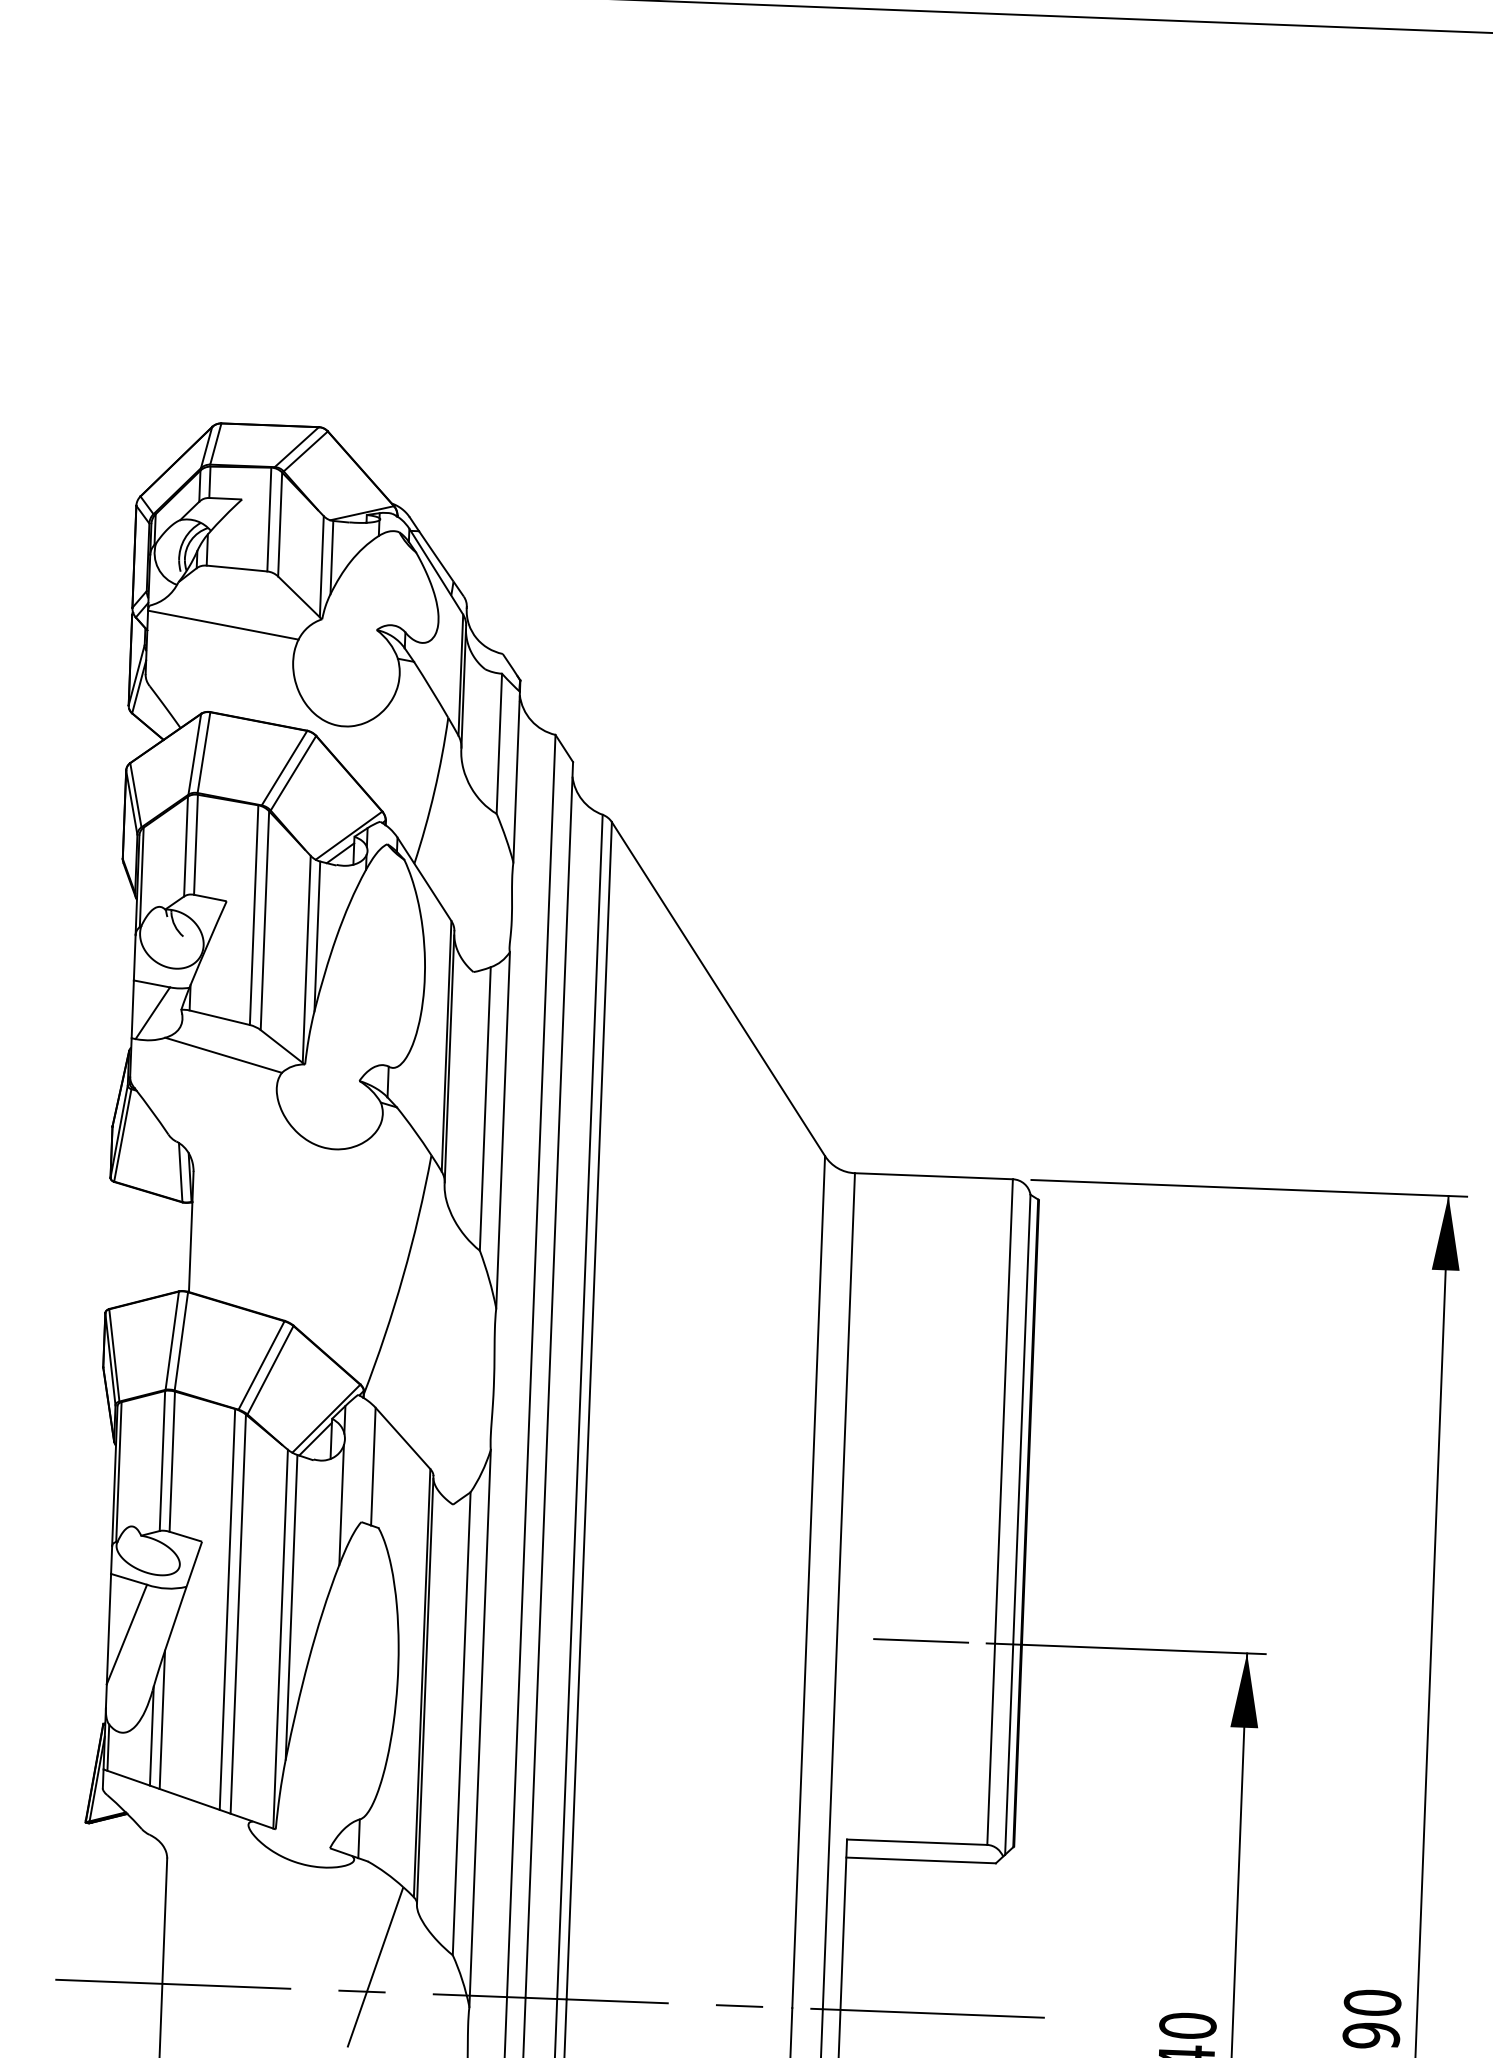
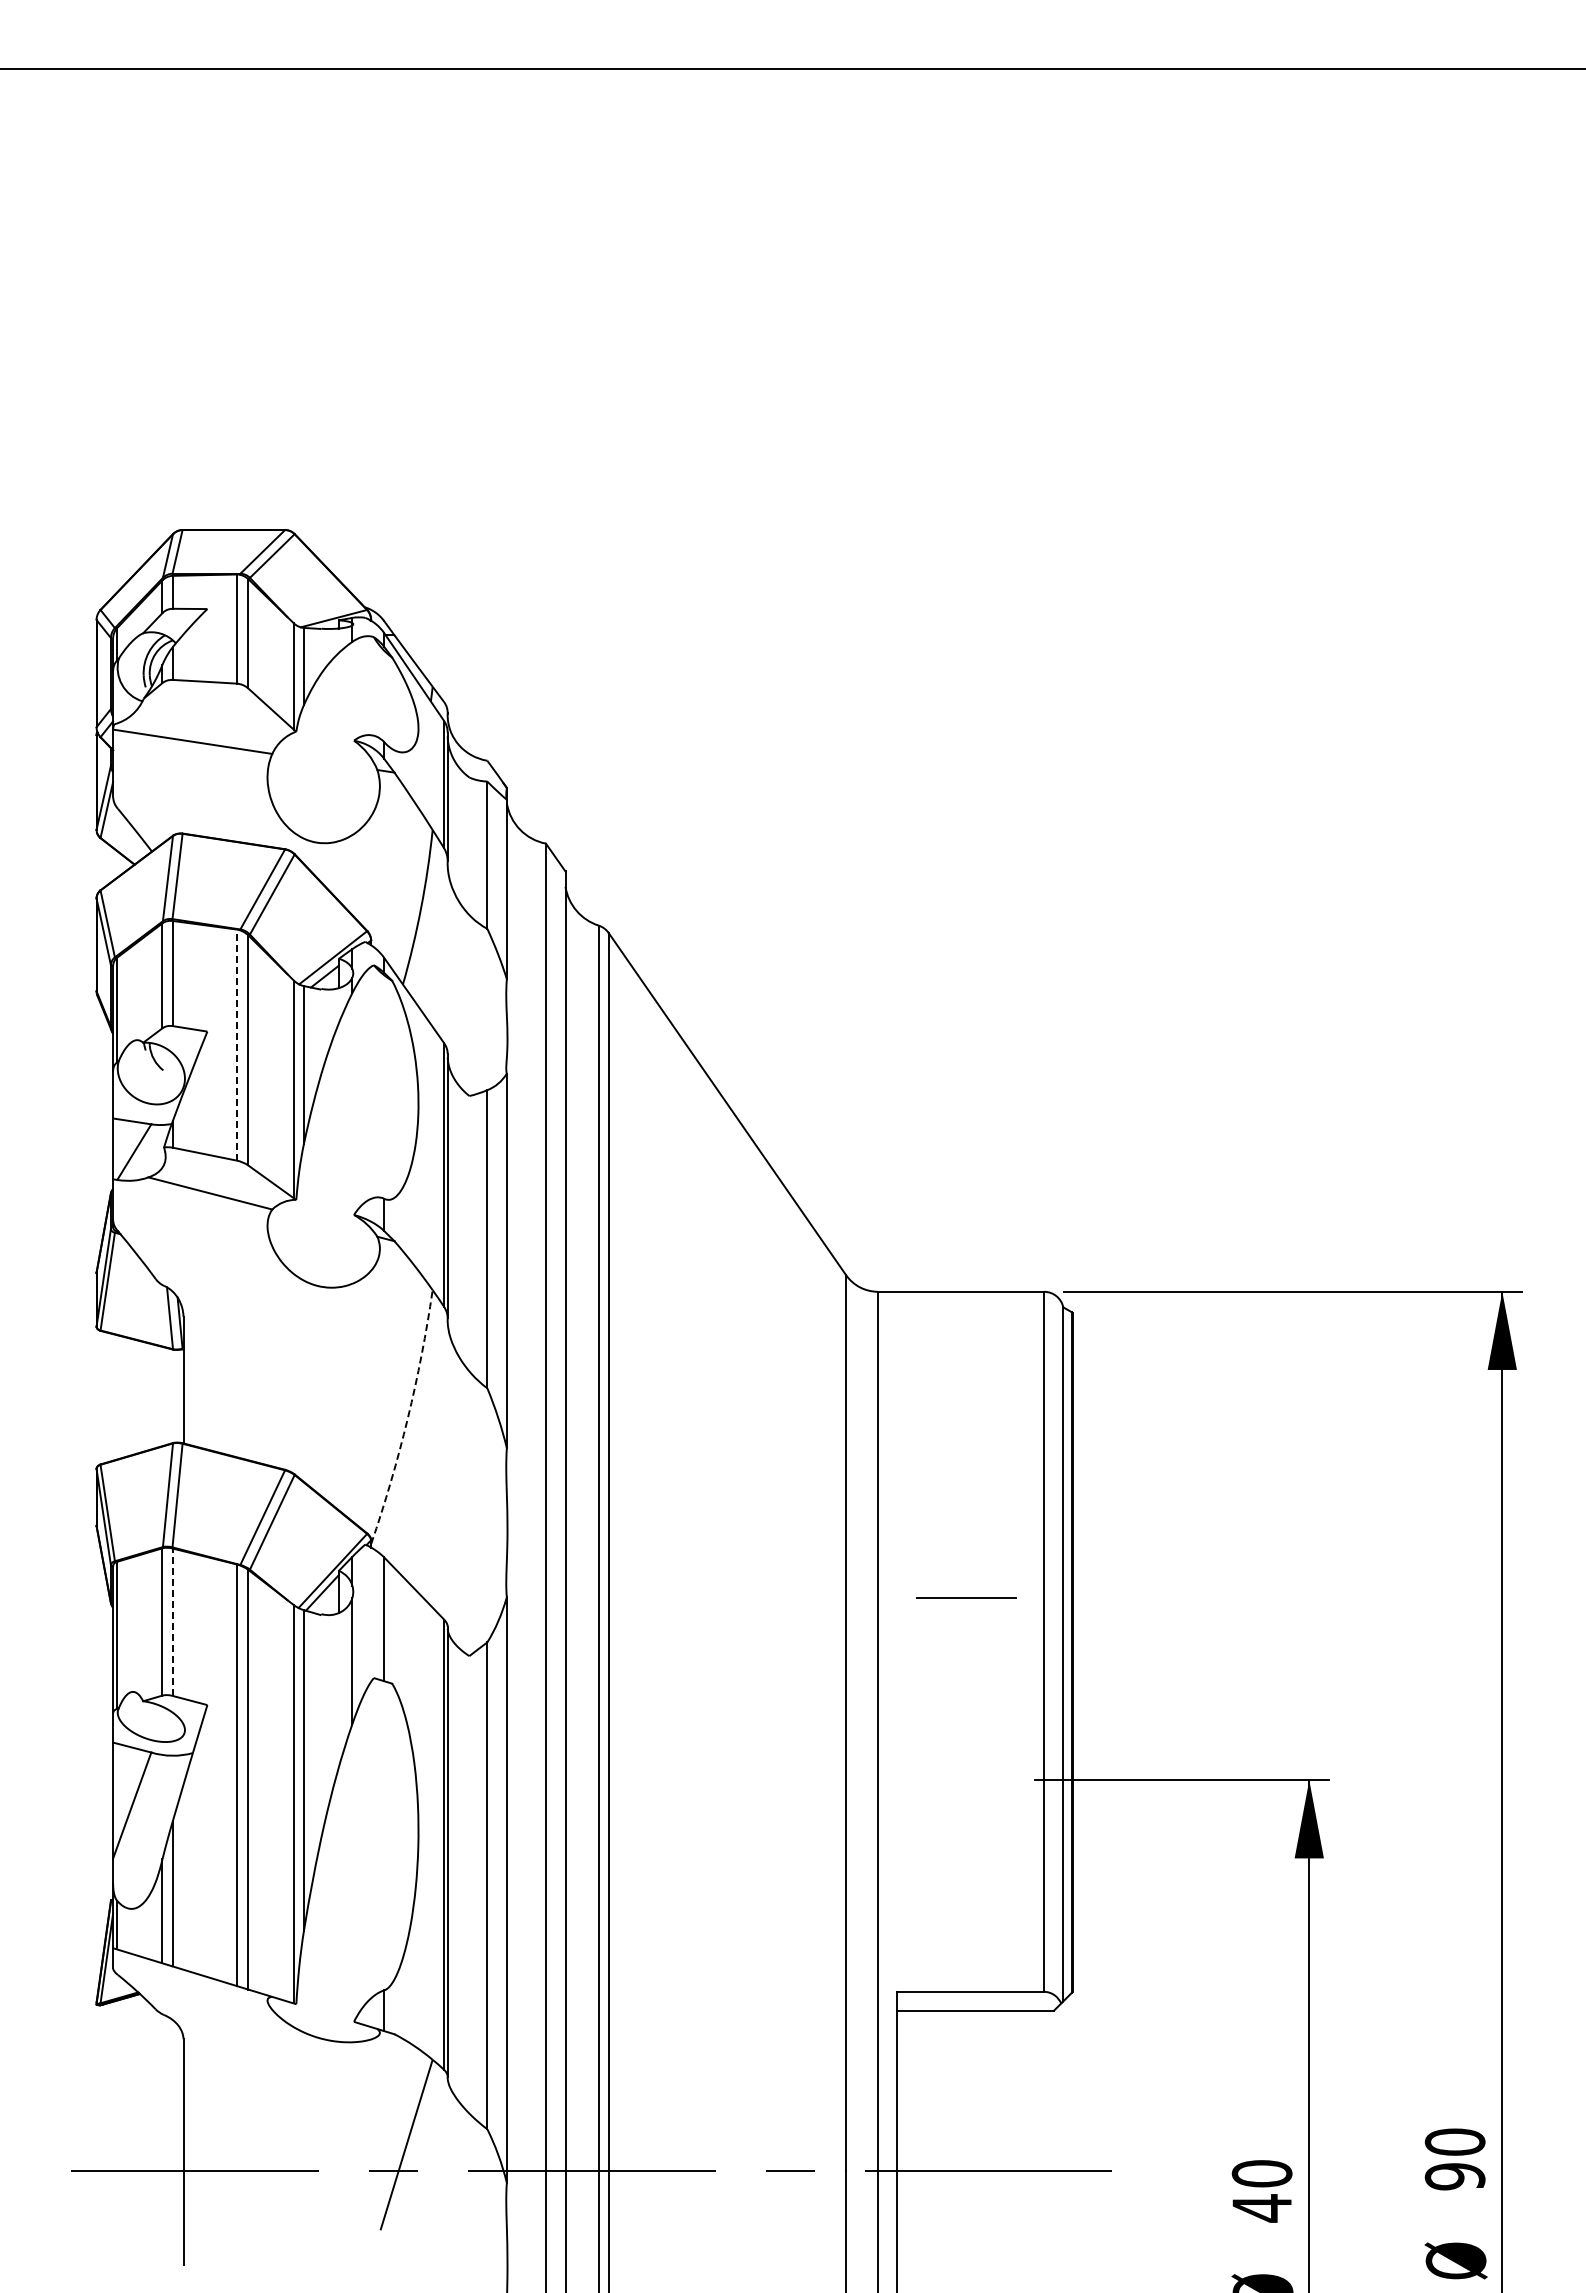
line: (253, 915) -> (236, 1045), solid -> dashed
arc: (402, 1276) -> (407, 1418), solid -> dashed
line: (171, 1461) -> (172, 1622), solid -> dashed
line: (921, 1640) -> (966, 1597), moved

